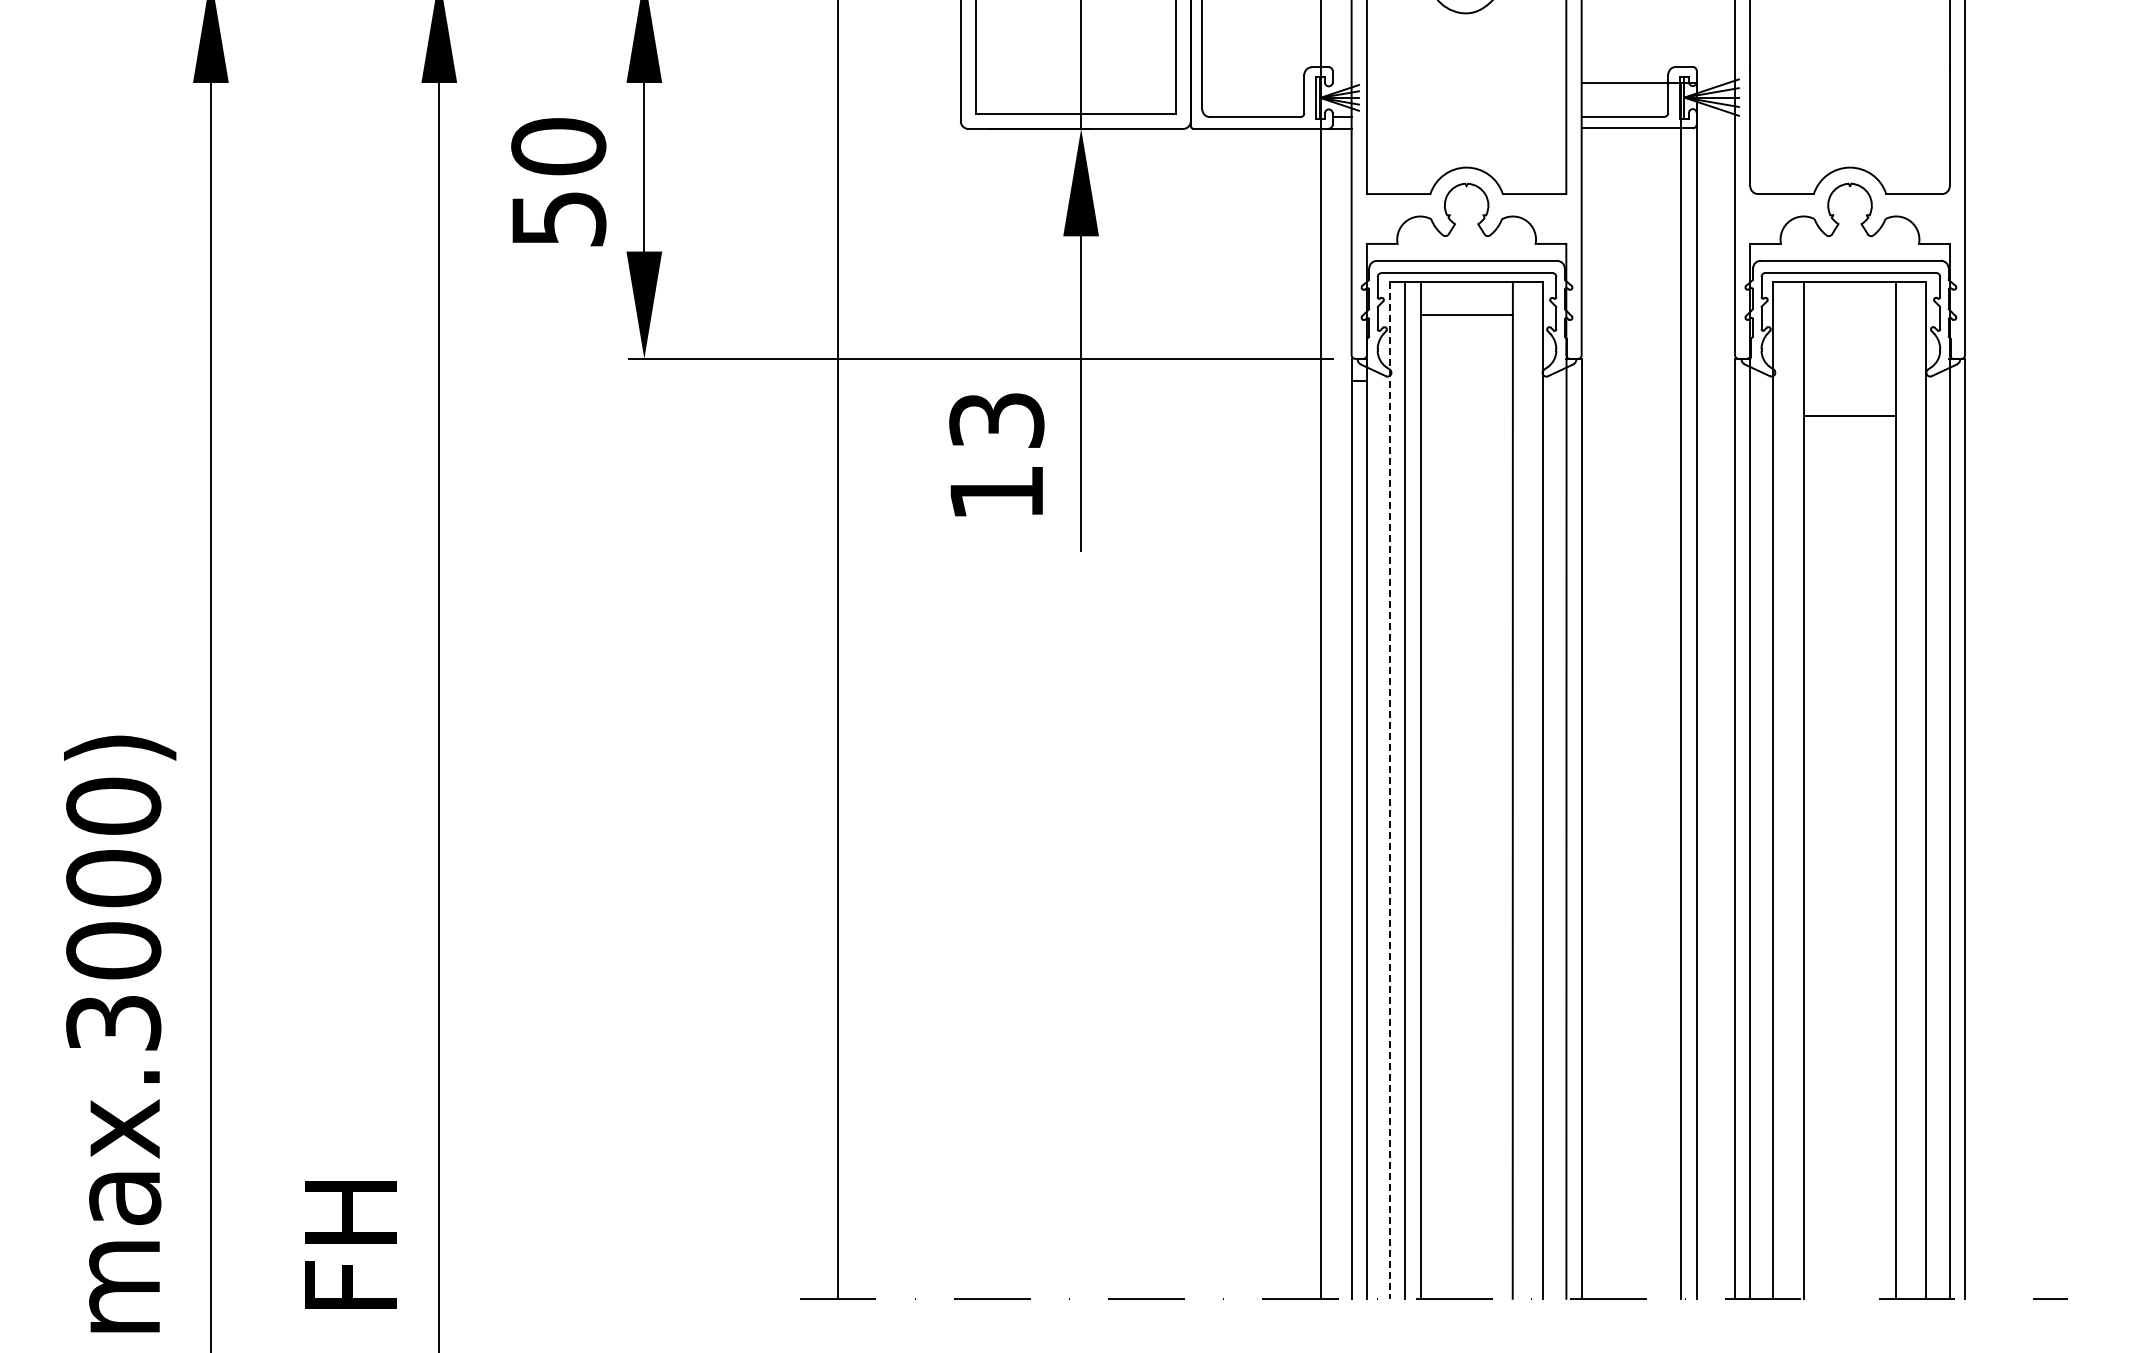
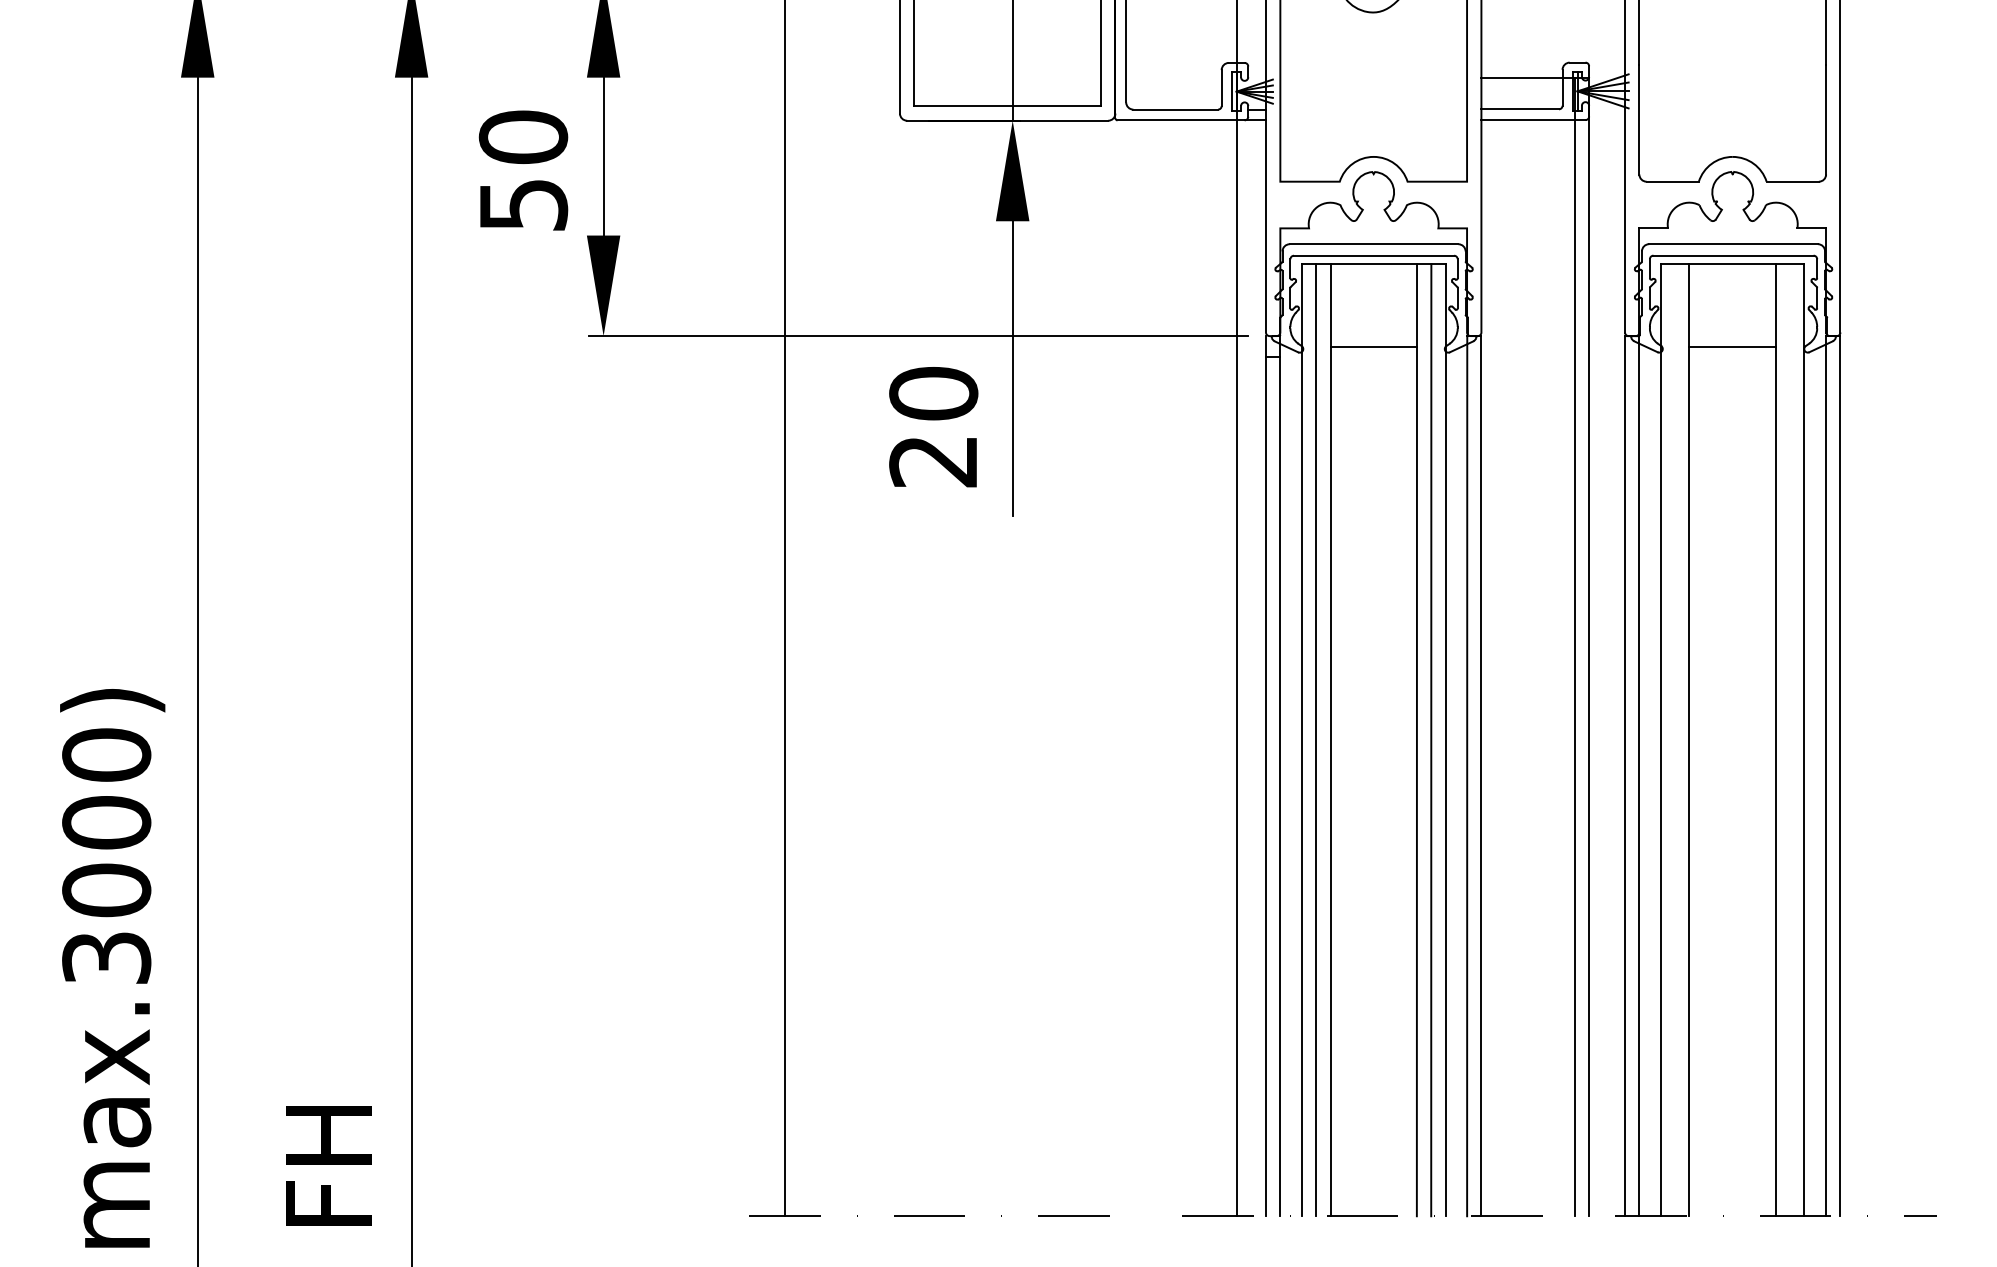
line: (1466, 315) -> (1373, 346), moved
line: (1849, 416) -> (1732, 346), moved
text: (996, 455) -> (933, 426), 13 -> 20
line: (1528, 790) -> (1431, 740), added
line: (1390, 791) -> (1302, 741), dashed -> solid

